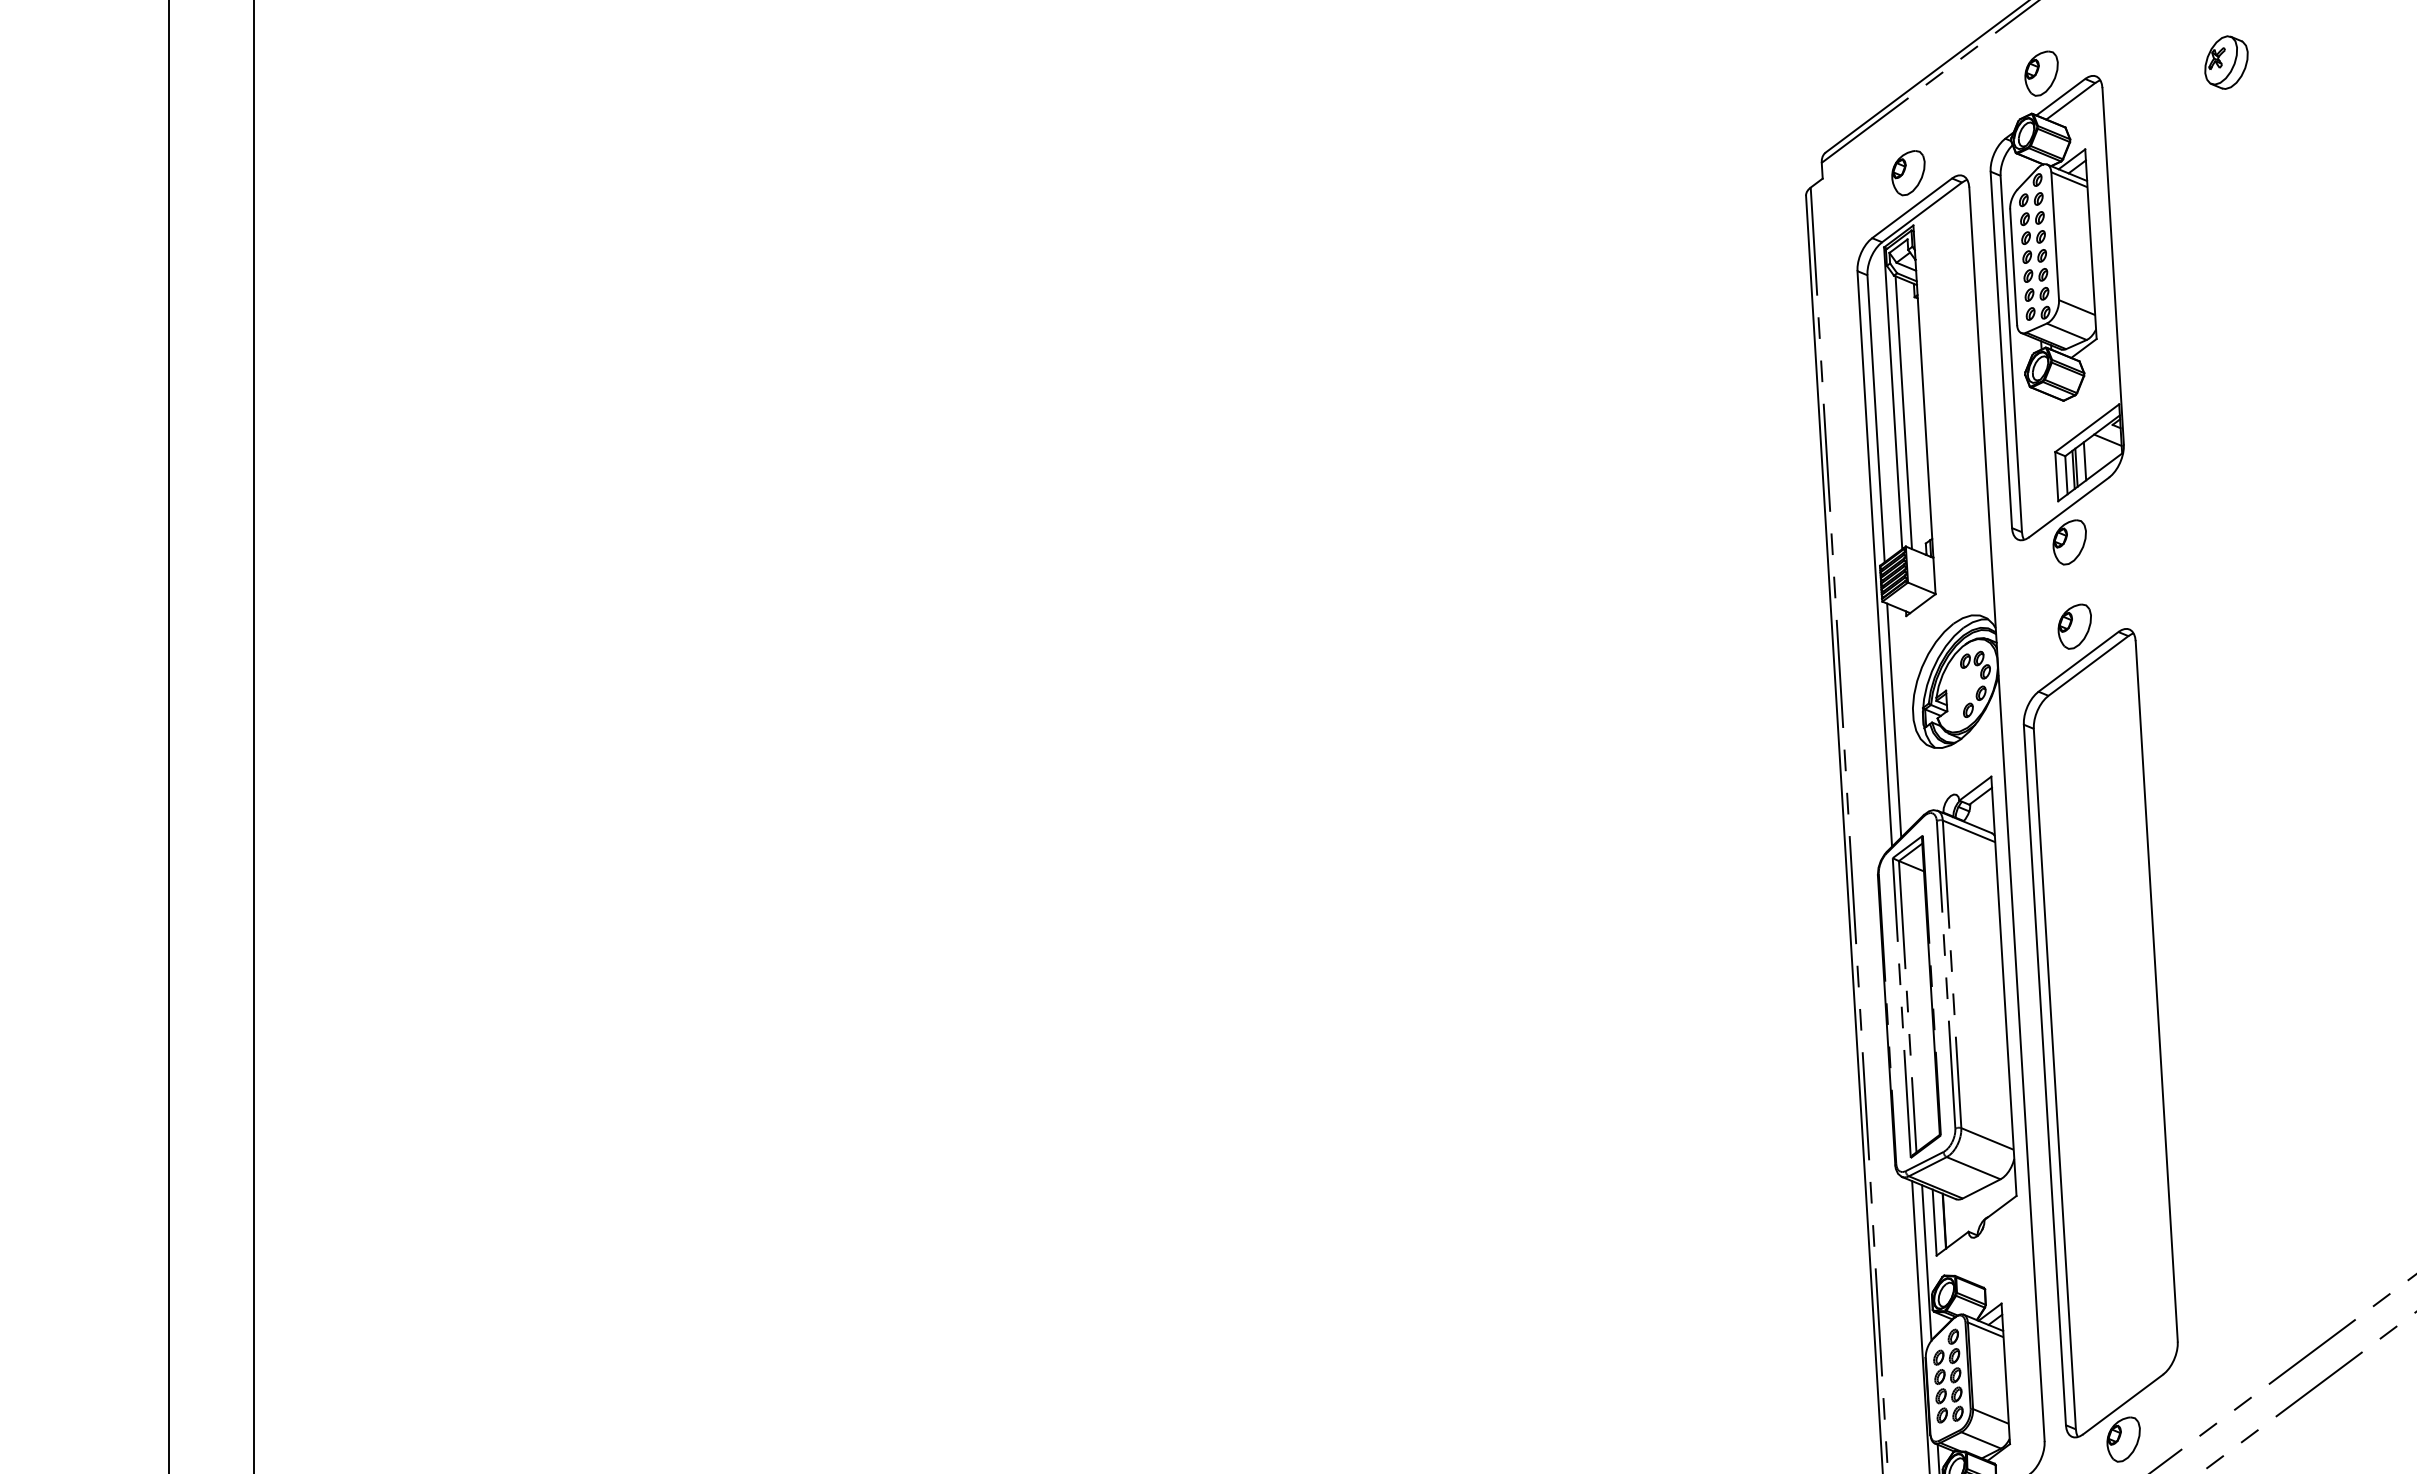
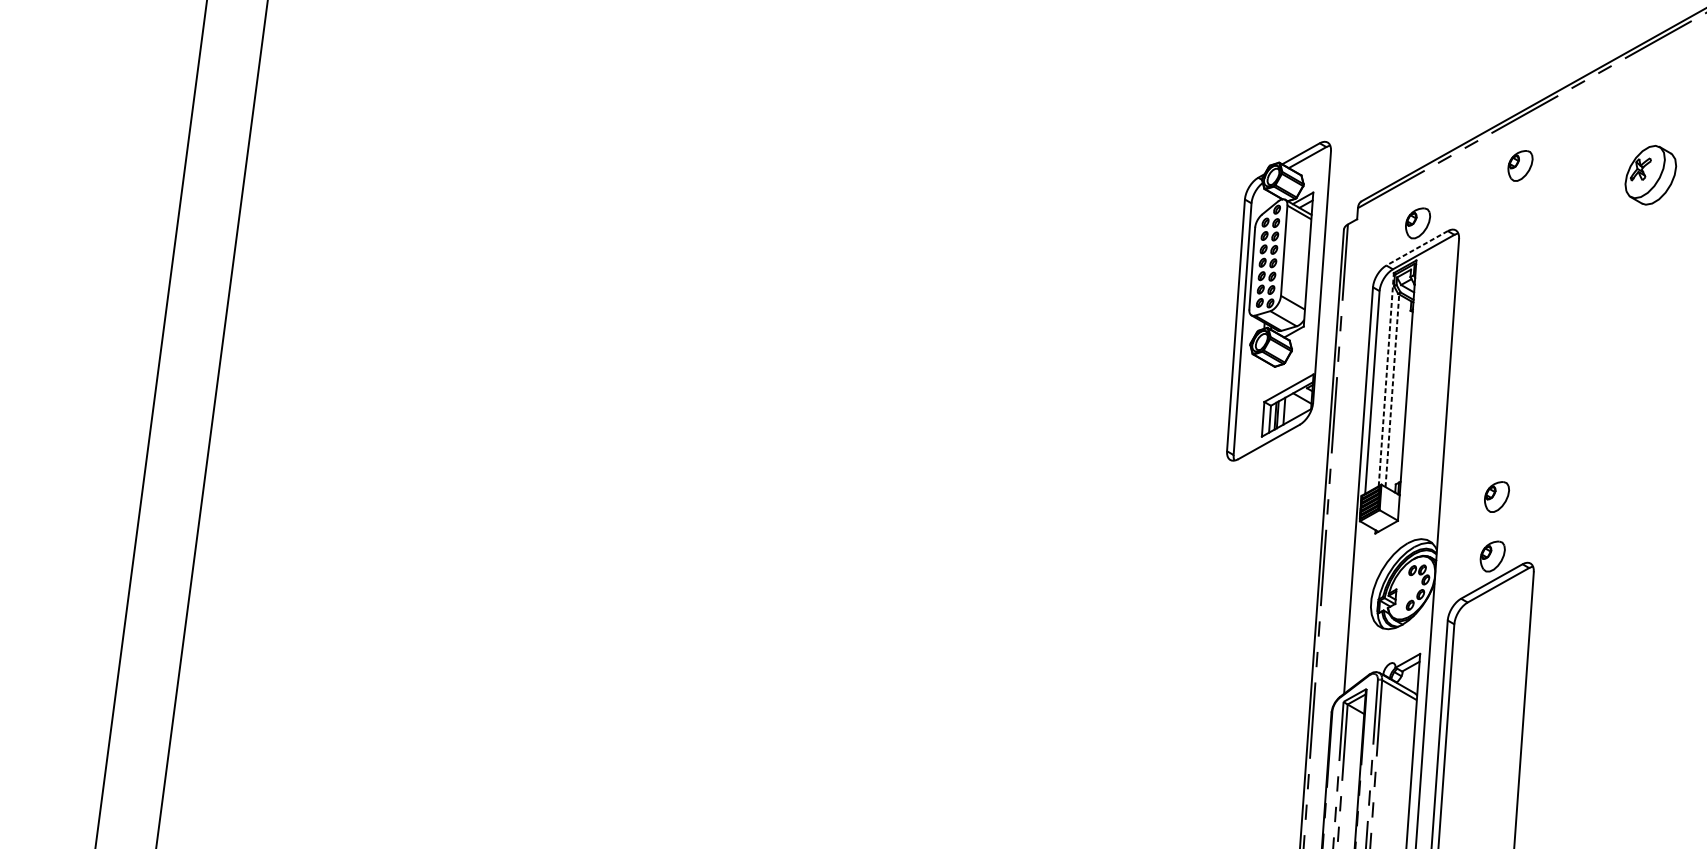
part: (2226, 62) -> (1650, 175), size x1.6
line: (1912, 208) -> (1417, 248), solid -> dashed
part: (2056, 308) -> (1278, 301), moved
line: (1893, 397) -> (1386, 379), solid -> dashed
line: (1903, 412) -> (1392, 390), solid -> dashed
line: (1894, 720) -> (1357, 605), removed

